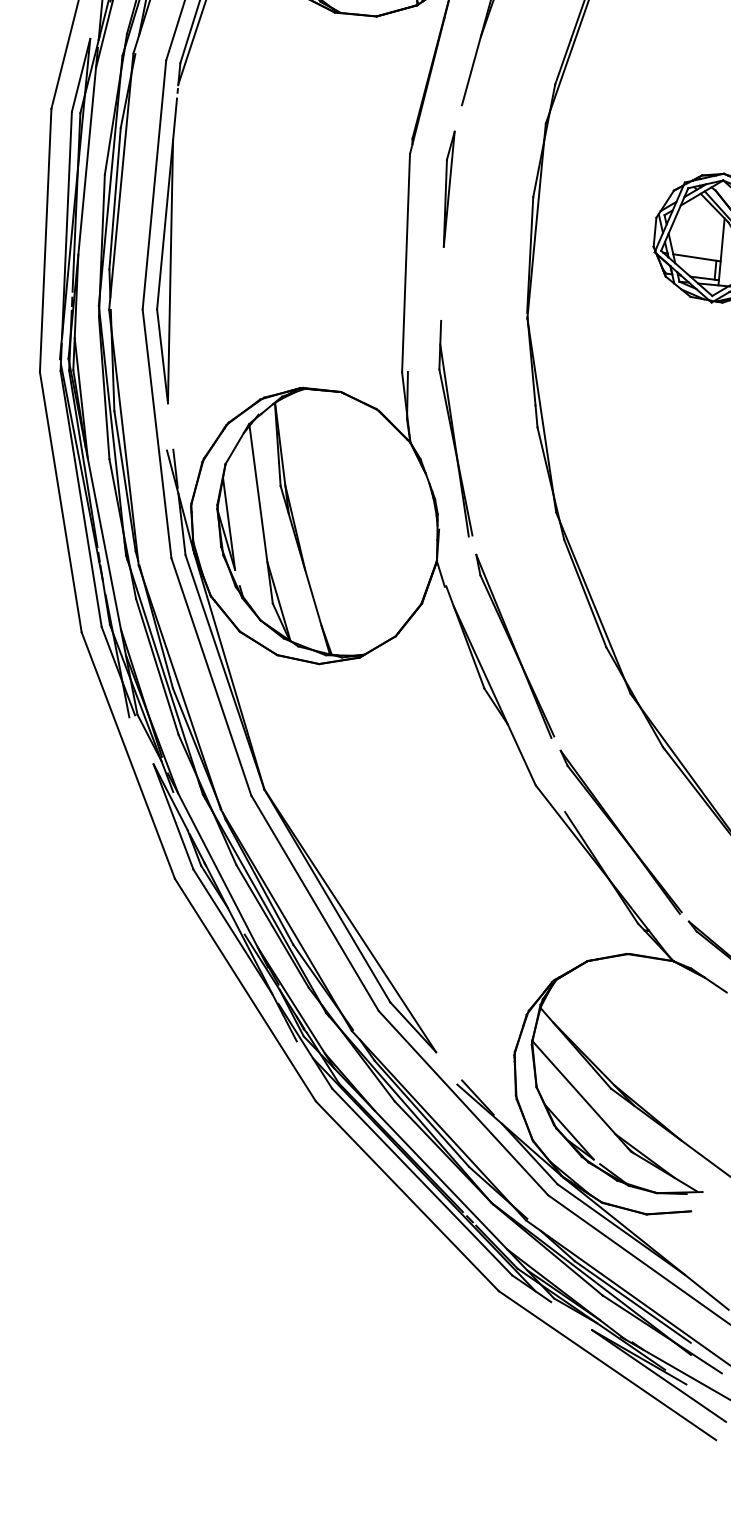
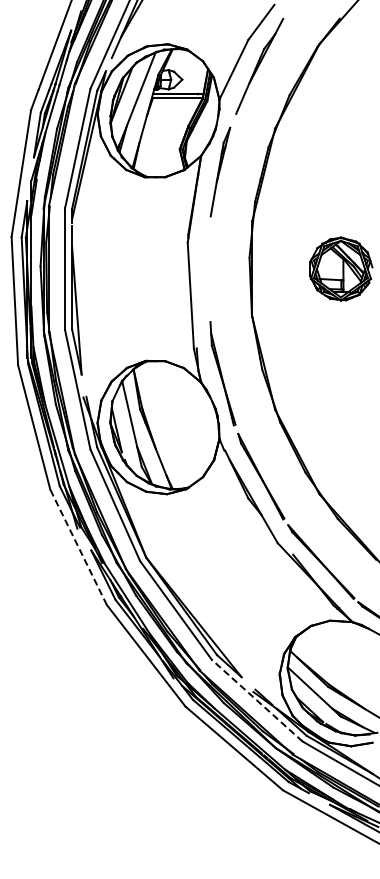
part: (447, 188) -> (207, 257), removed
line: (128, 753) -> (78, 546), solid -> dashed
line: (462, 1102) -> (256, 700), solid -> dashed

